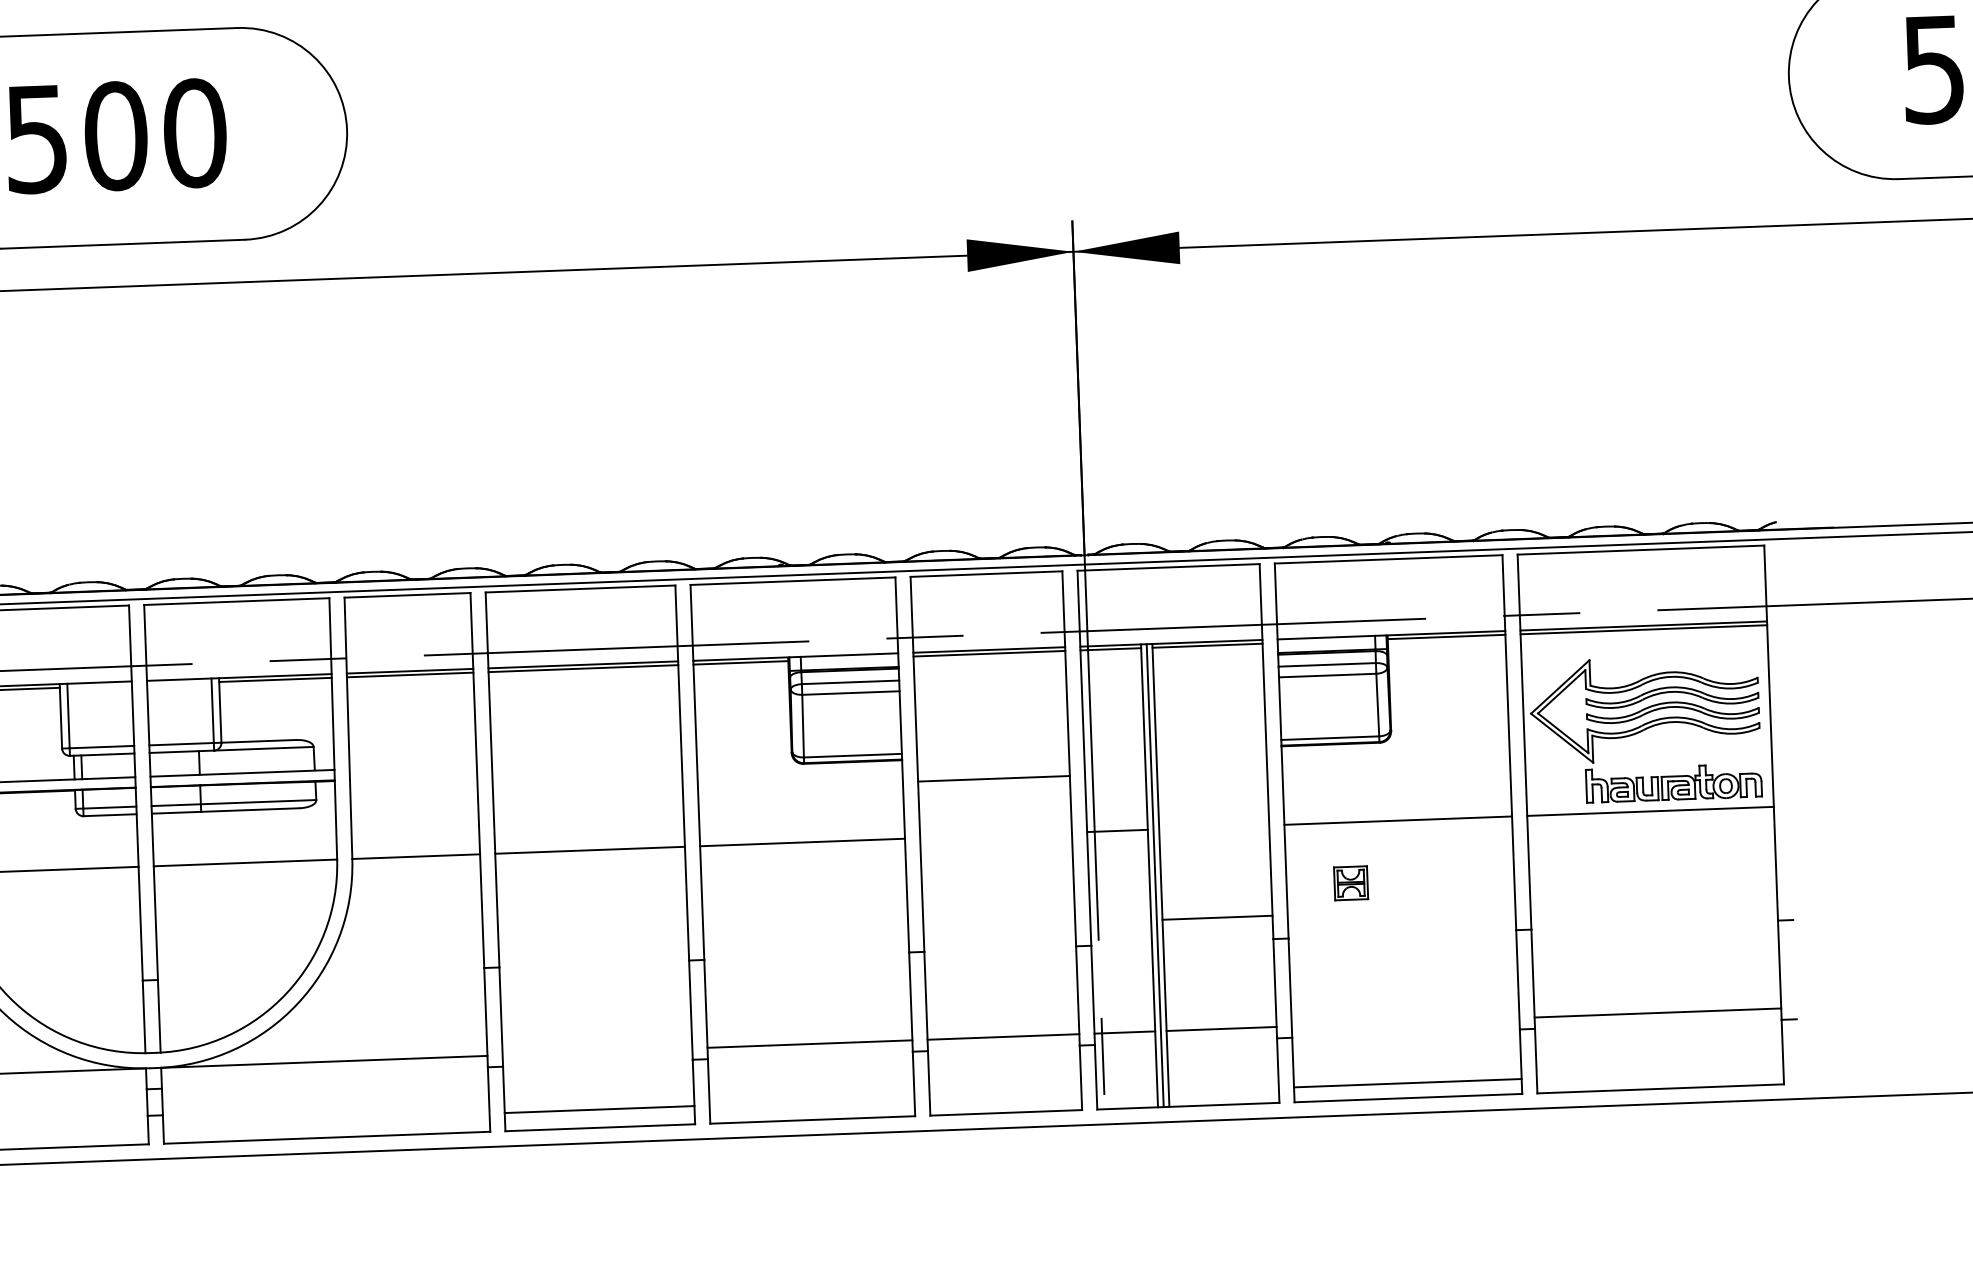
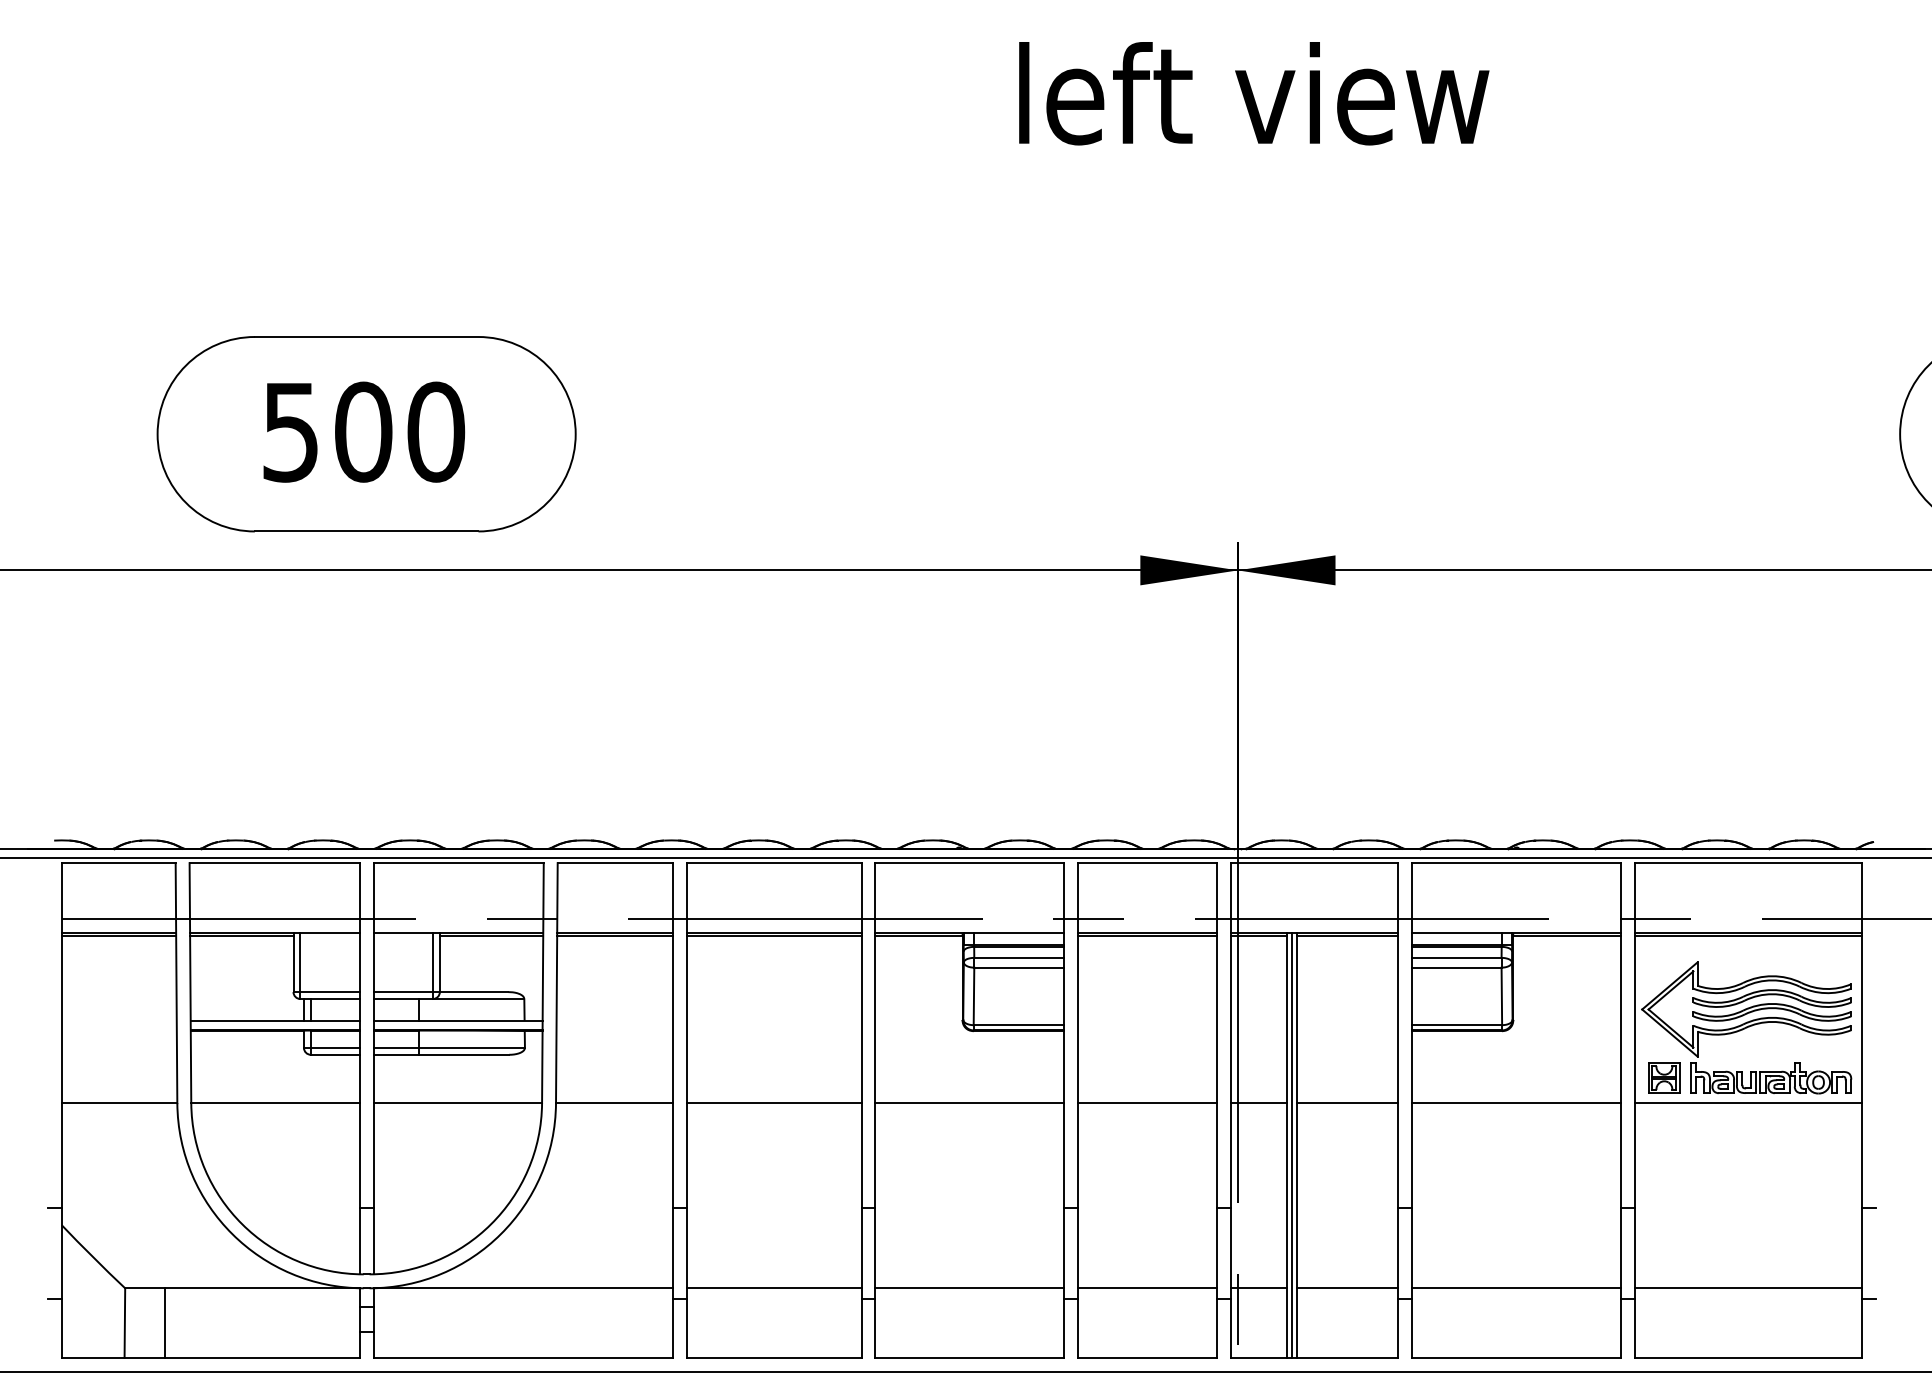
line: (994, 779) -> (1147, 1103), moved
part: (1351, 882) -> (1664, 1077), moved
line: (1217, 918) -> (1347, 1103), moved
line: (1407, 1083) -> (1516, 1288), moved
line: (599, 1109) -> (774, 1288), moved

